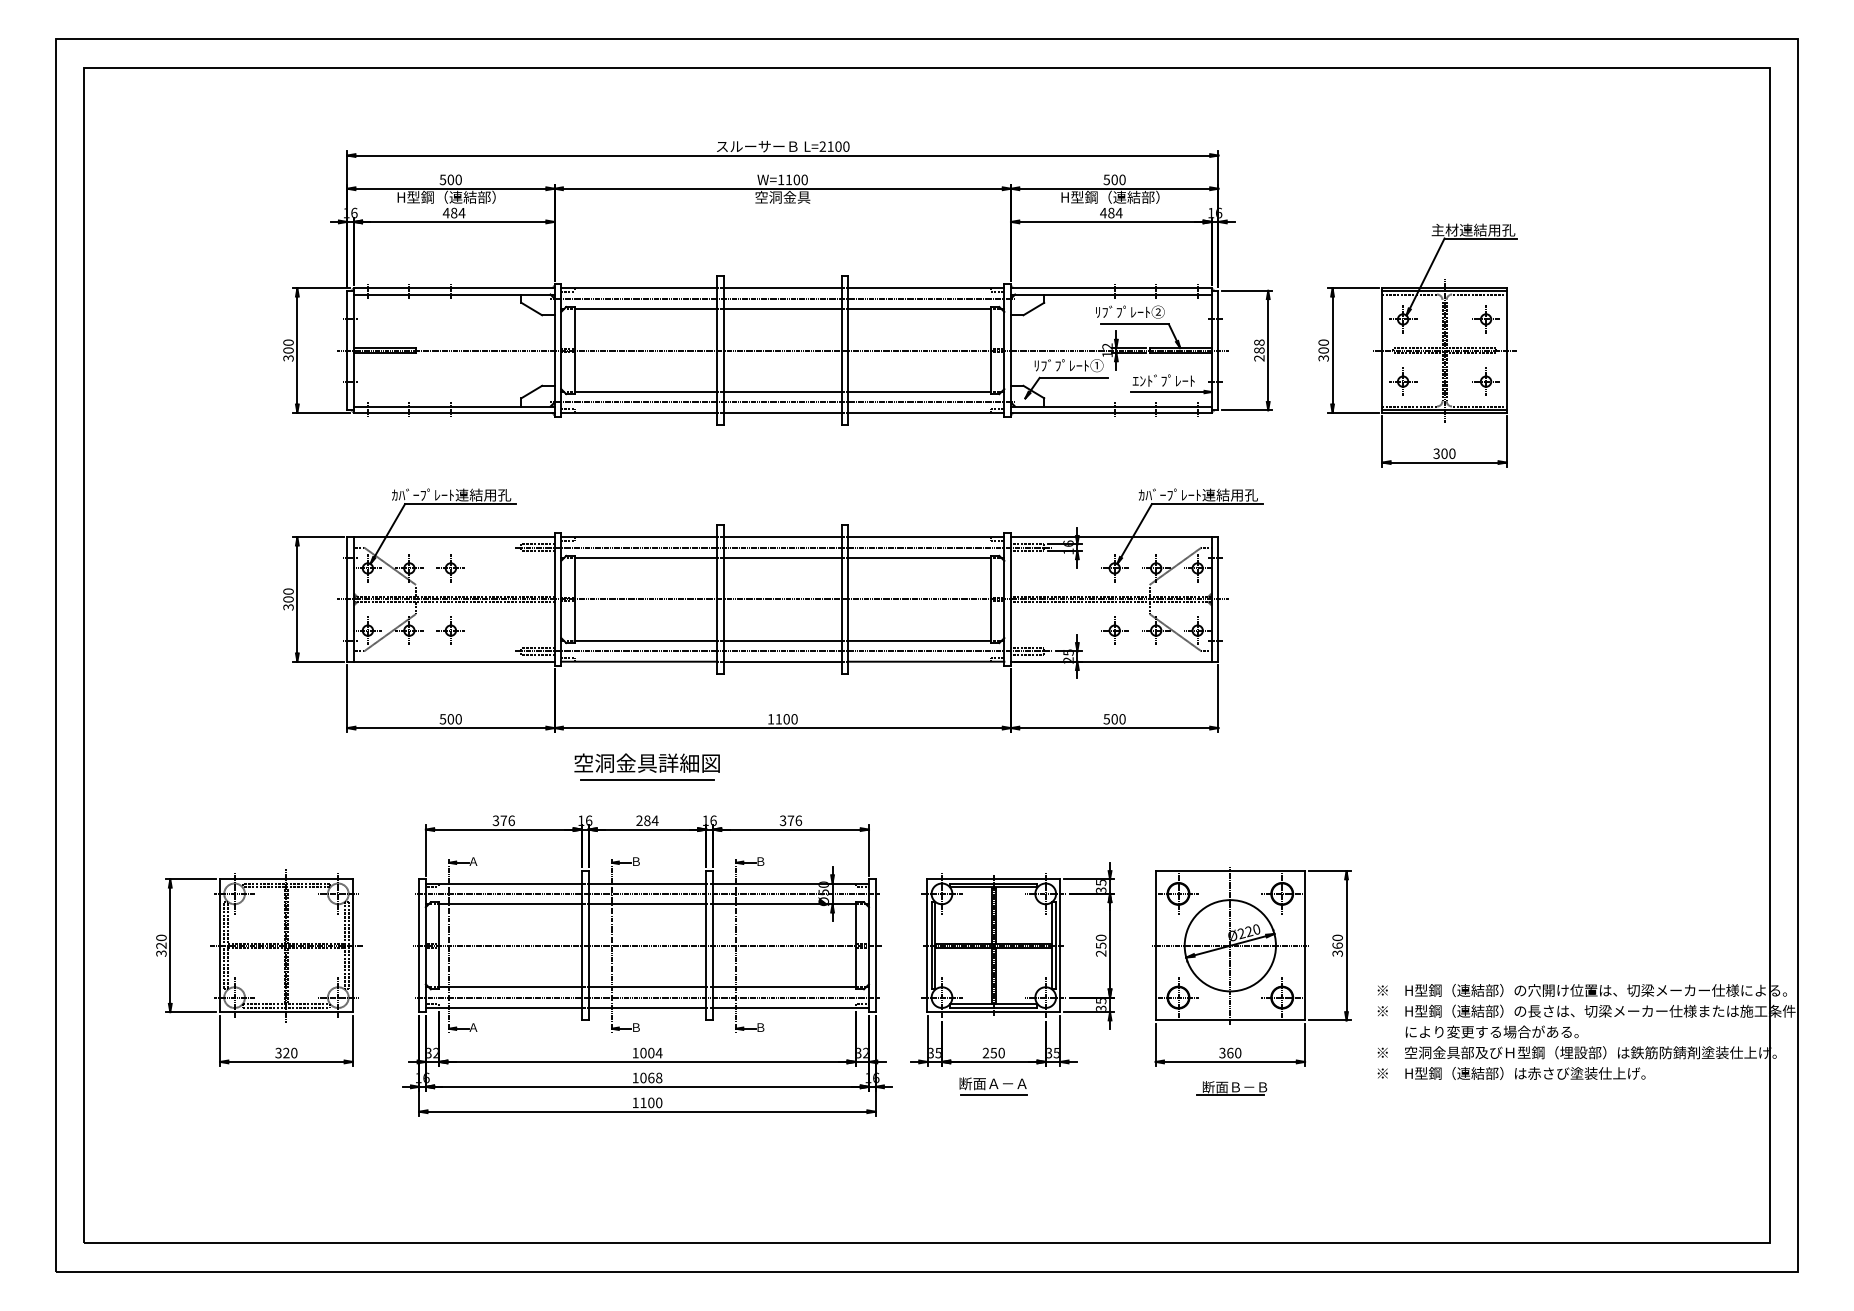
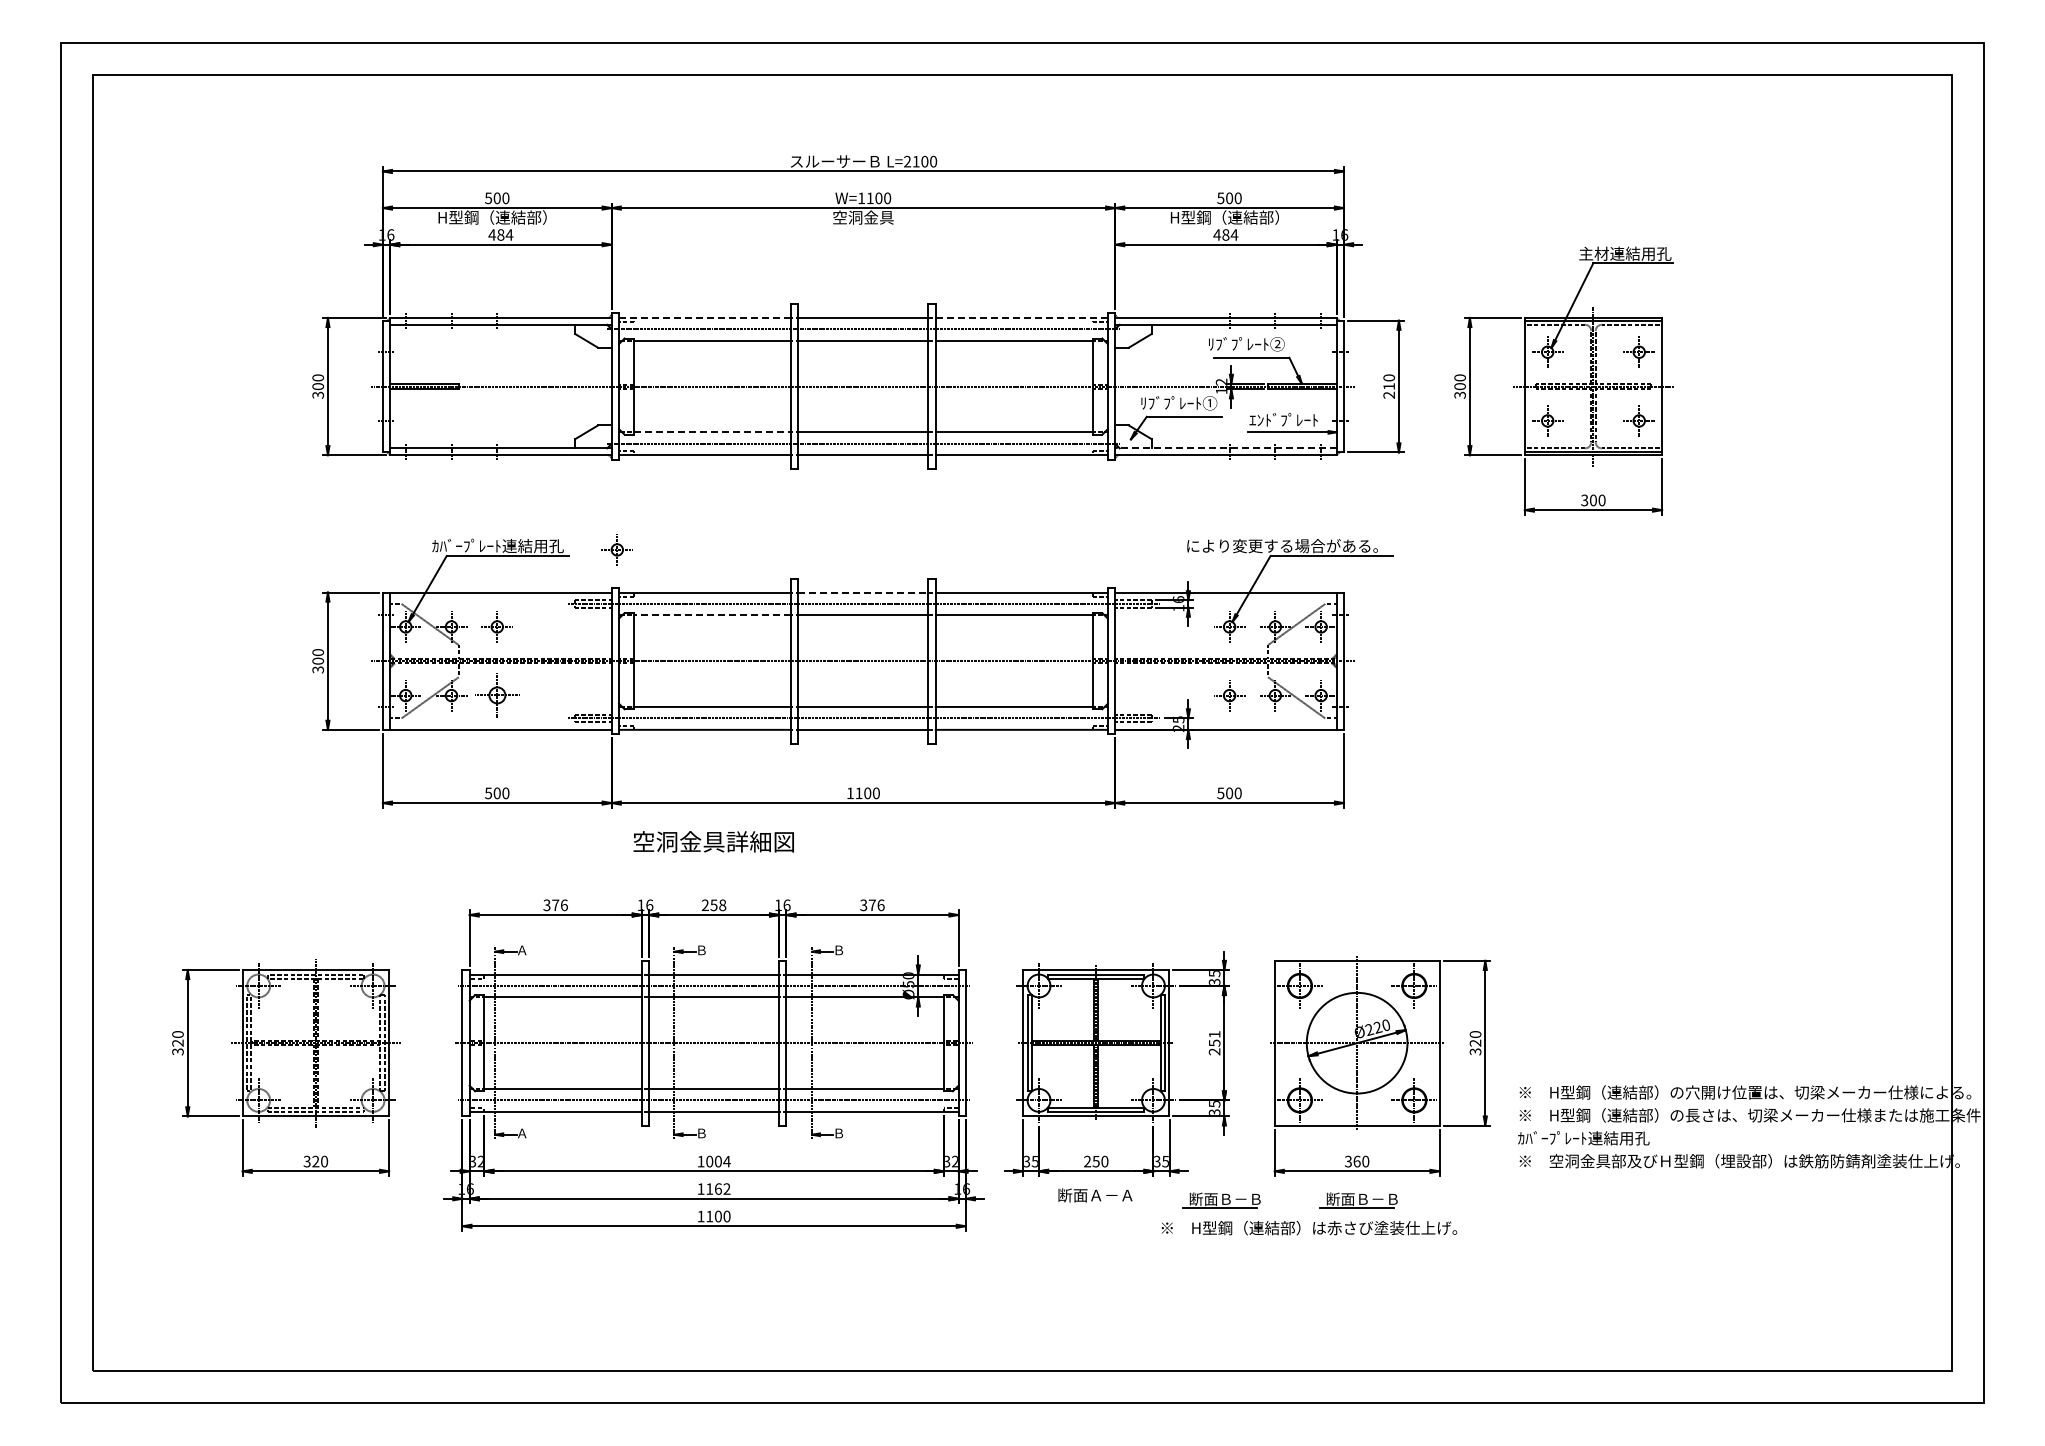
line: (639, 287) -> (705, 317), solid -> dashed
line: (926, 287) -> (1021, 317), solid -> dashed
text: (1259, 346) -> (1389, 382), 288 -> 210
line: (645, 392) -> (712, 432), solid -> dashed
line: (1111, 406) -> (1225, 448), solid -> dashed
text: (1167, 494) -> (1287, 545), ｶﾊﾞｰﾌﾟﾚｰﾄ連結用孔 -> により変更する場合がある。
part: (558, 498) -> (616, 549), added
line: (782, 537) -> (863, 592), solid -> dashed
line: (645, 558) -> (712, 615), solid -> dashed
part: (450, 630) -> (496, 695), size x1.4
line: (646, 780) -> (713, 860), removed
text: (651, 820) -> (718, 905), 284 -> 258
text: (1101, 937) -> (1214, 1034), 250 -> 251
text: (1337, 945) -> (1475, 1042), 360 -> 320
text: (1477, 1032) -> (1629, 1138), により変更する場合がある。 -> ｶﾊﾞｰﾌﾟﾚｰﾄ連結用孔
text: (1511, 1072) -> (1309, 1227), moved
text: (651, 1077) -> (718, 1188), 1068 -> 1162
part: (1107, 1088) -> (1221, 1200), added
line: (994, 1094) -> (1096, 1207), removed

